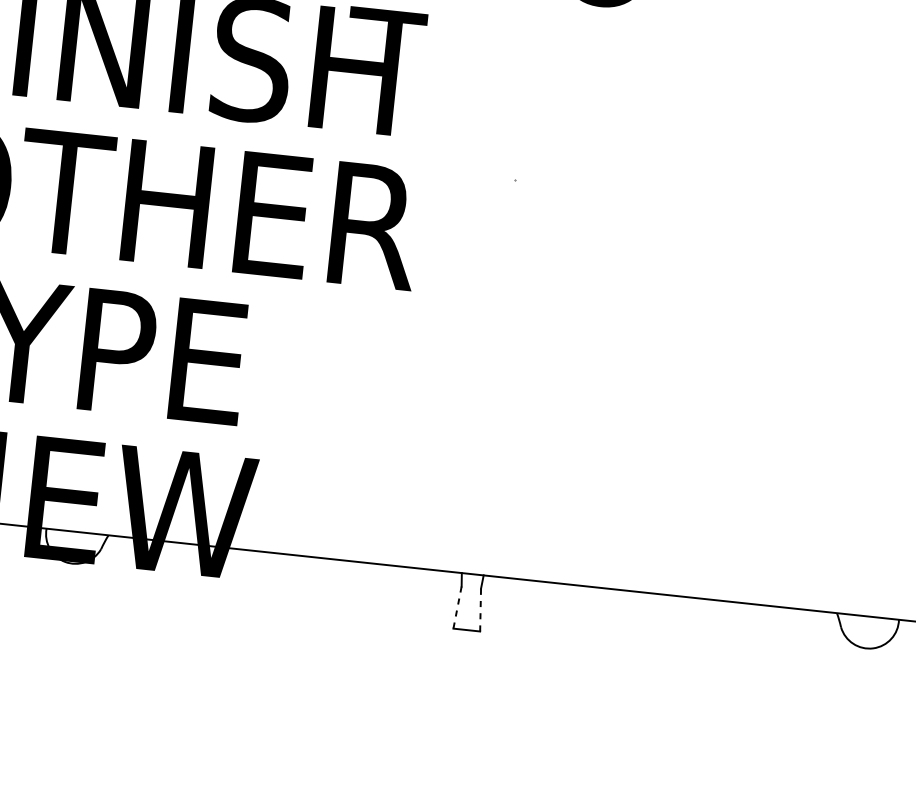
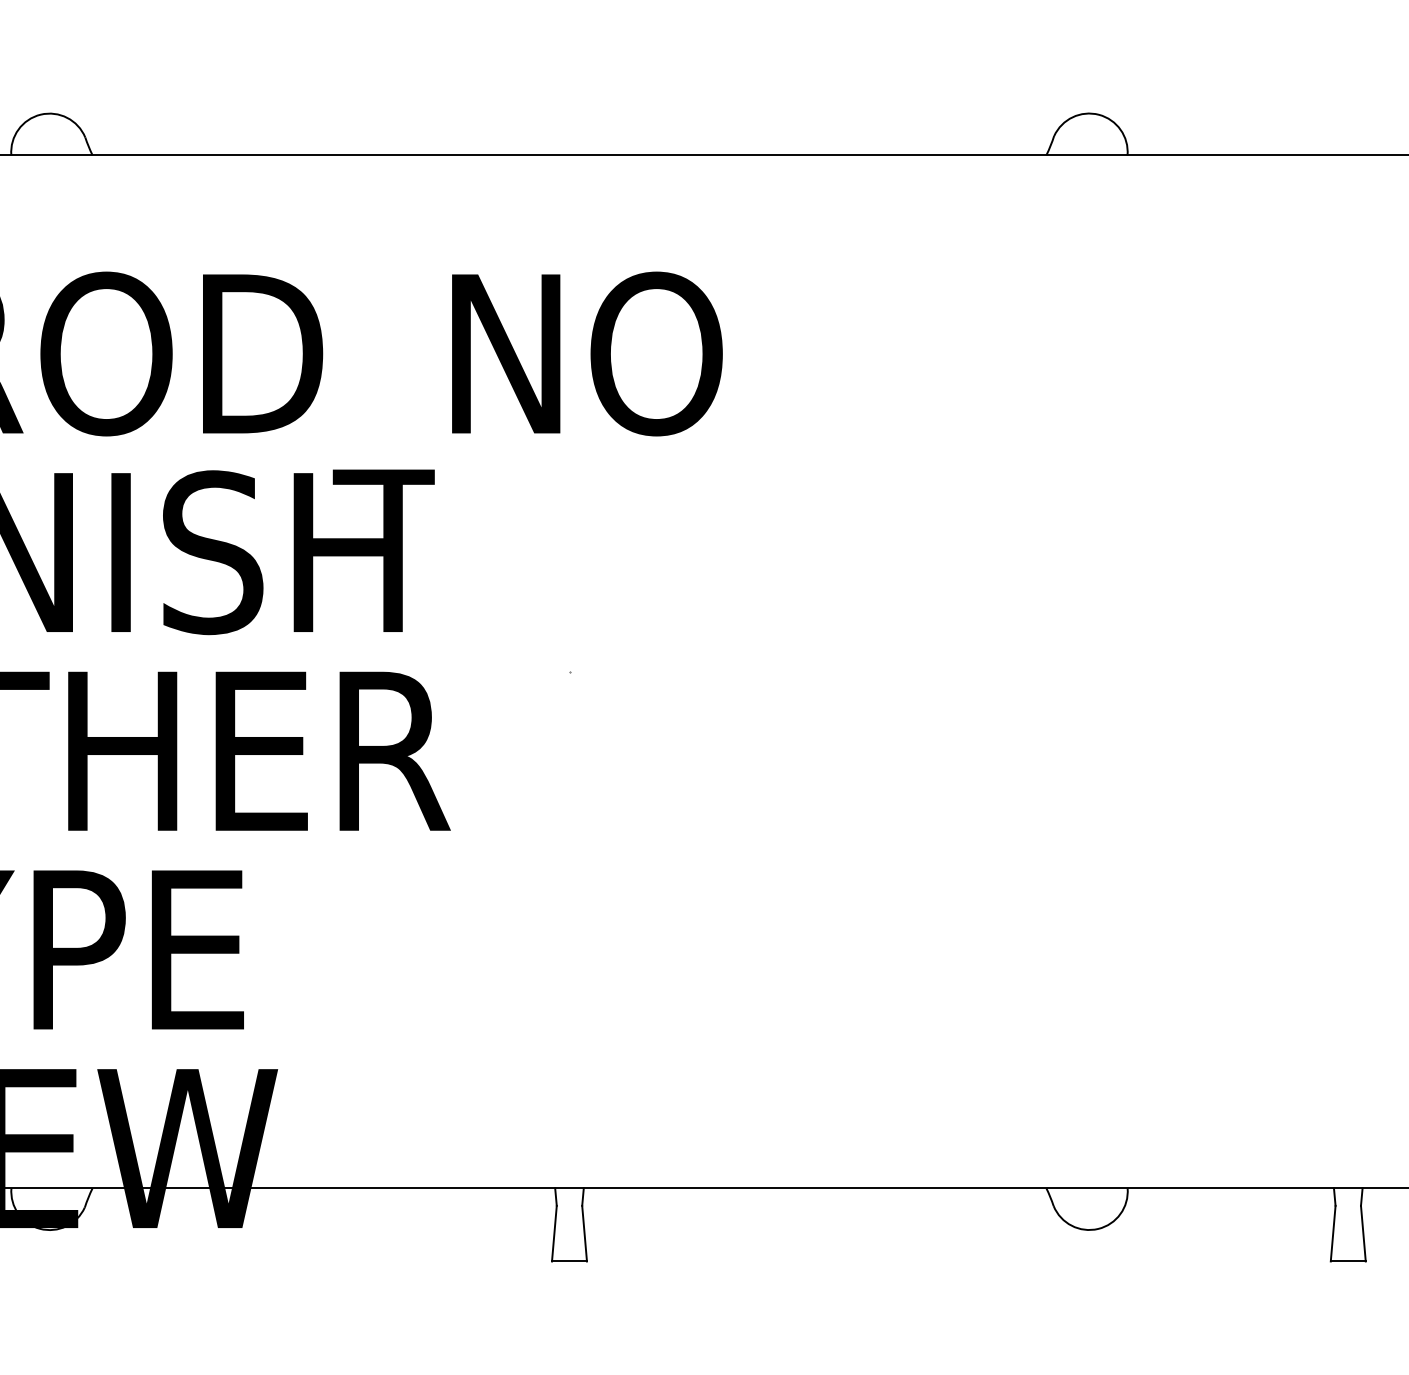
line: (457, 607) -> (554, 1233), dashed -> solid
line: (480, 609) -> (584, 1233), dashed -> solid

